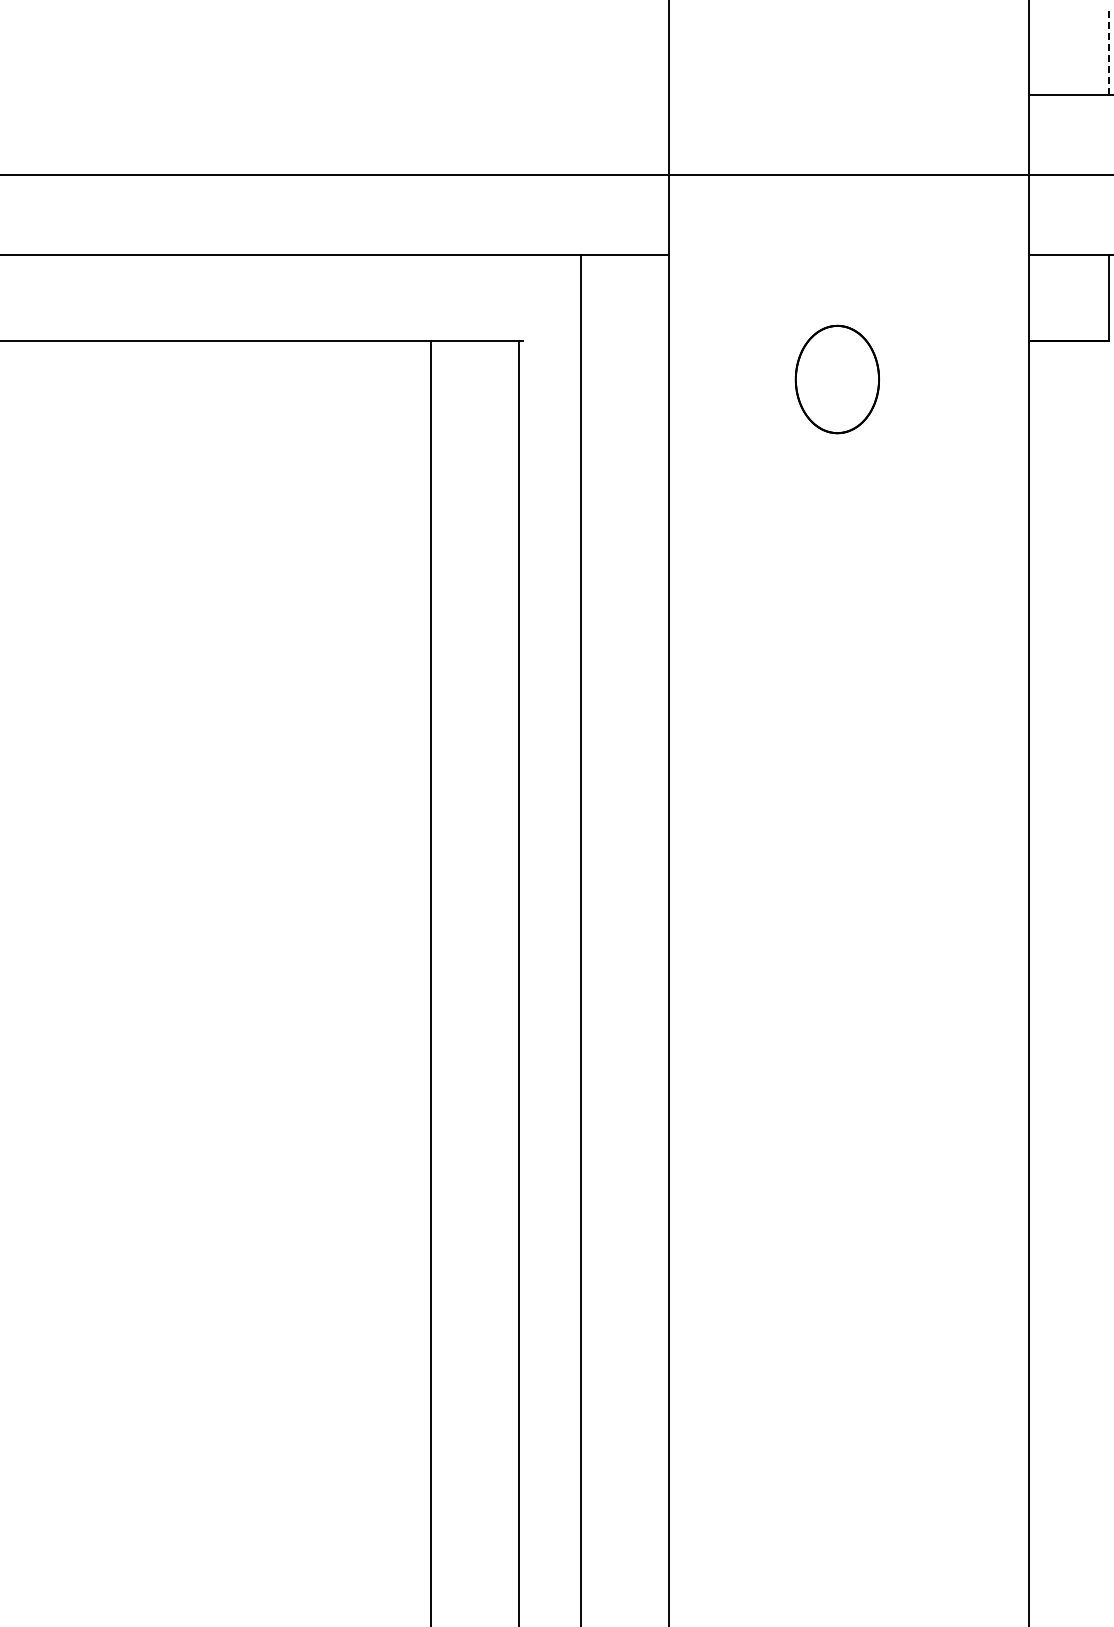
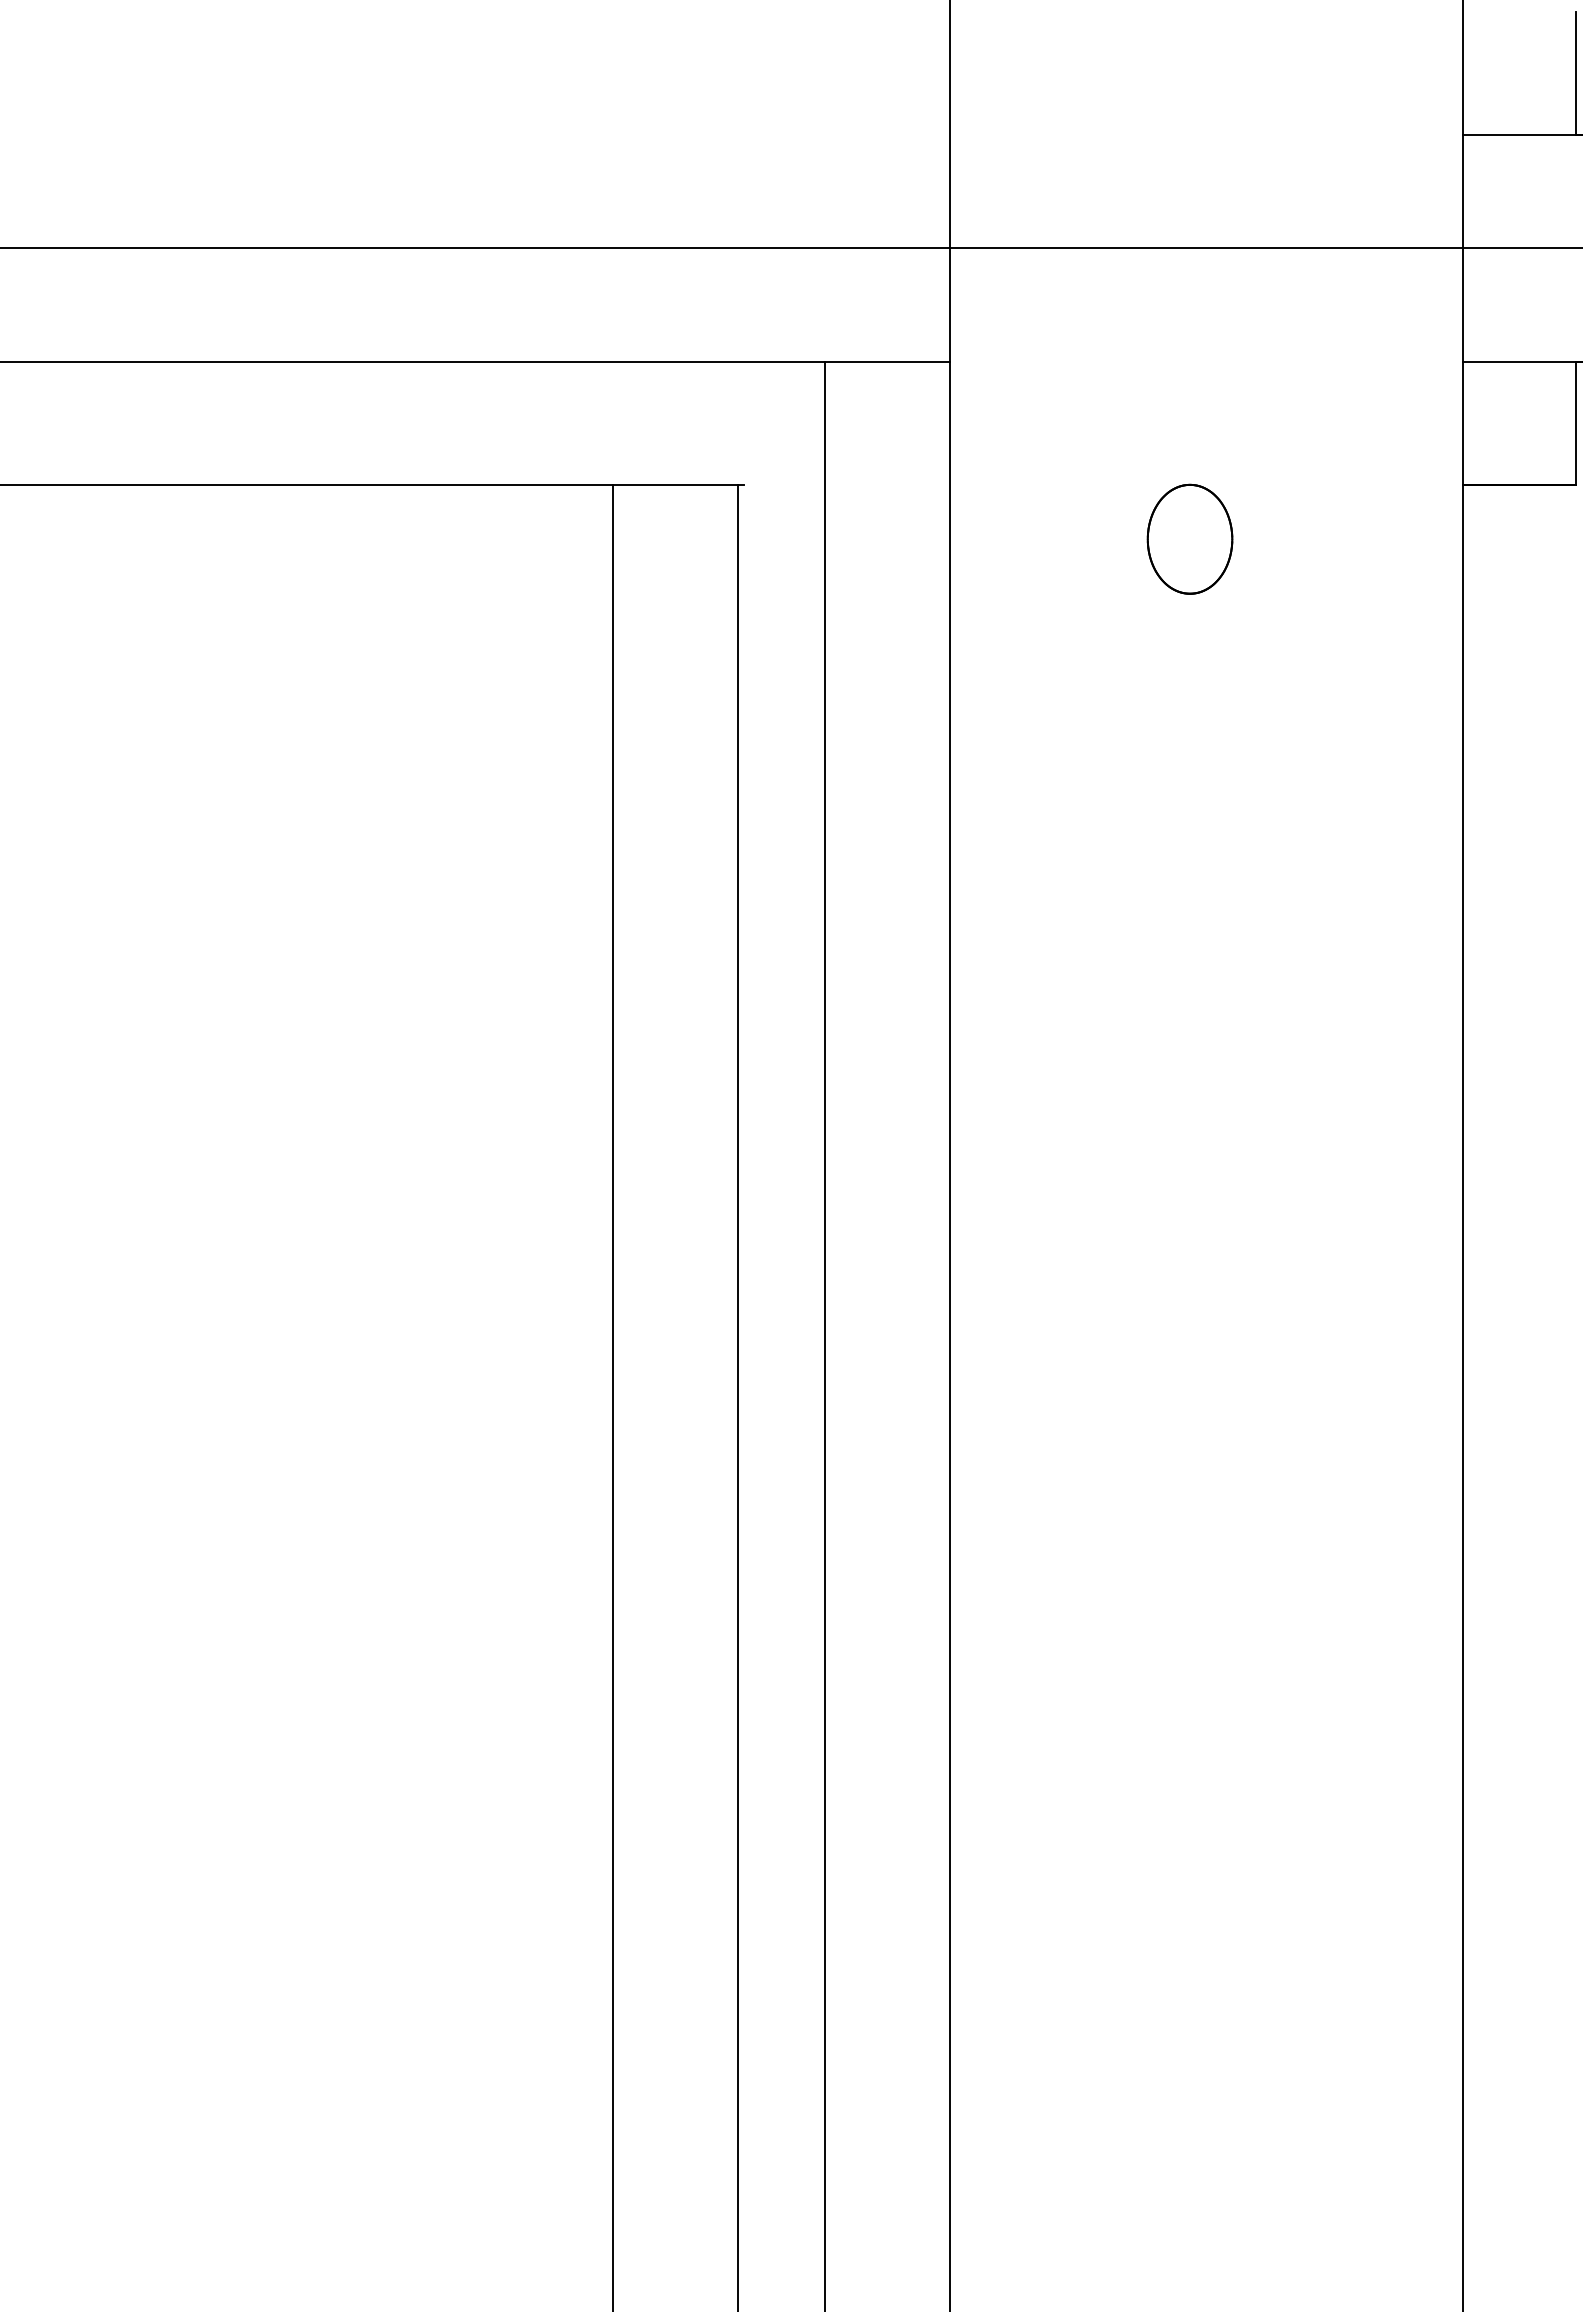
line: (1109, 50) -> (1576, 71), dashed -> solid
part: (837, 379) -> (1190, 539), size x0.71

